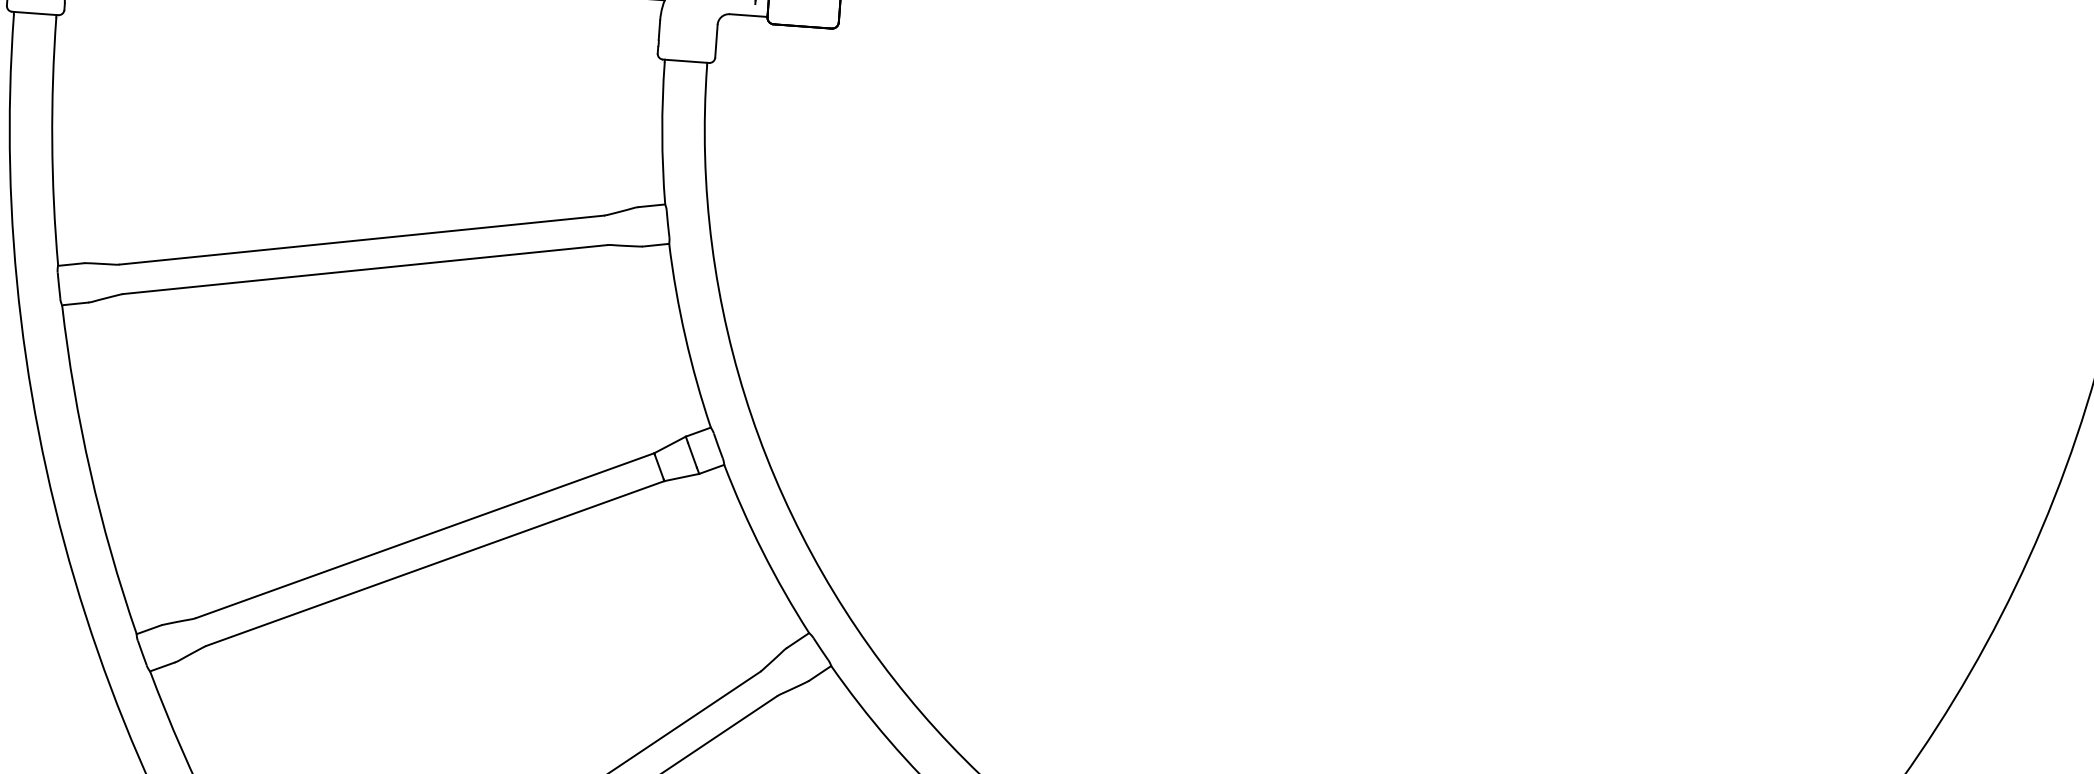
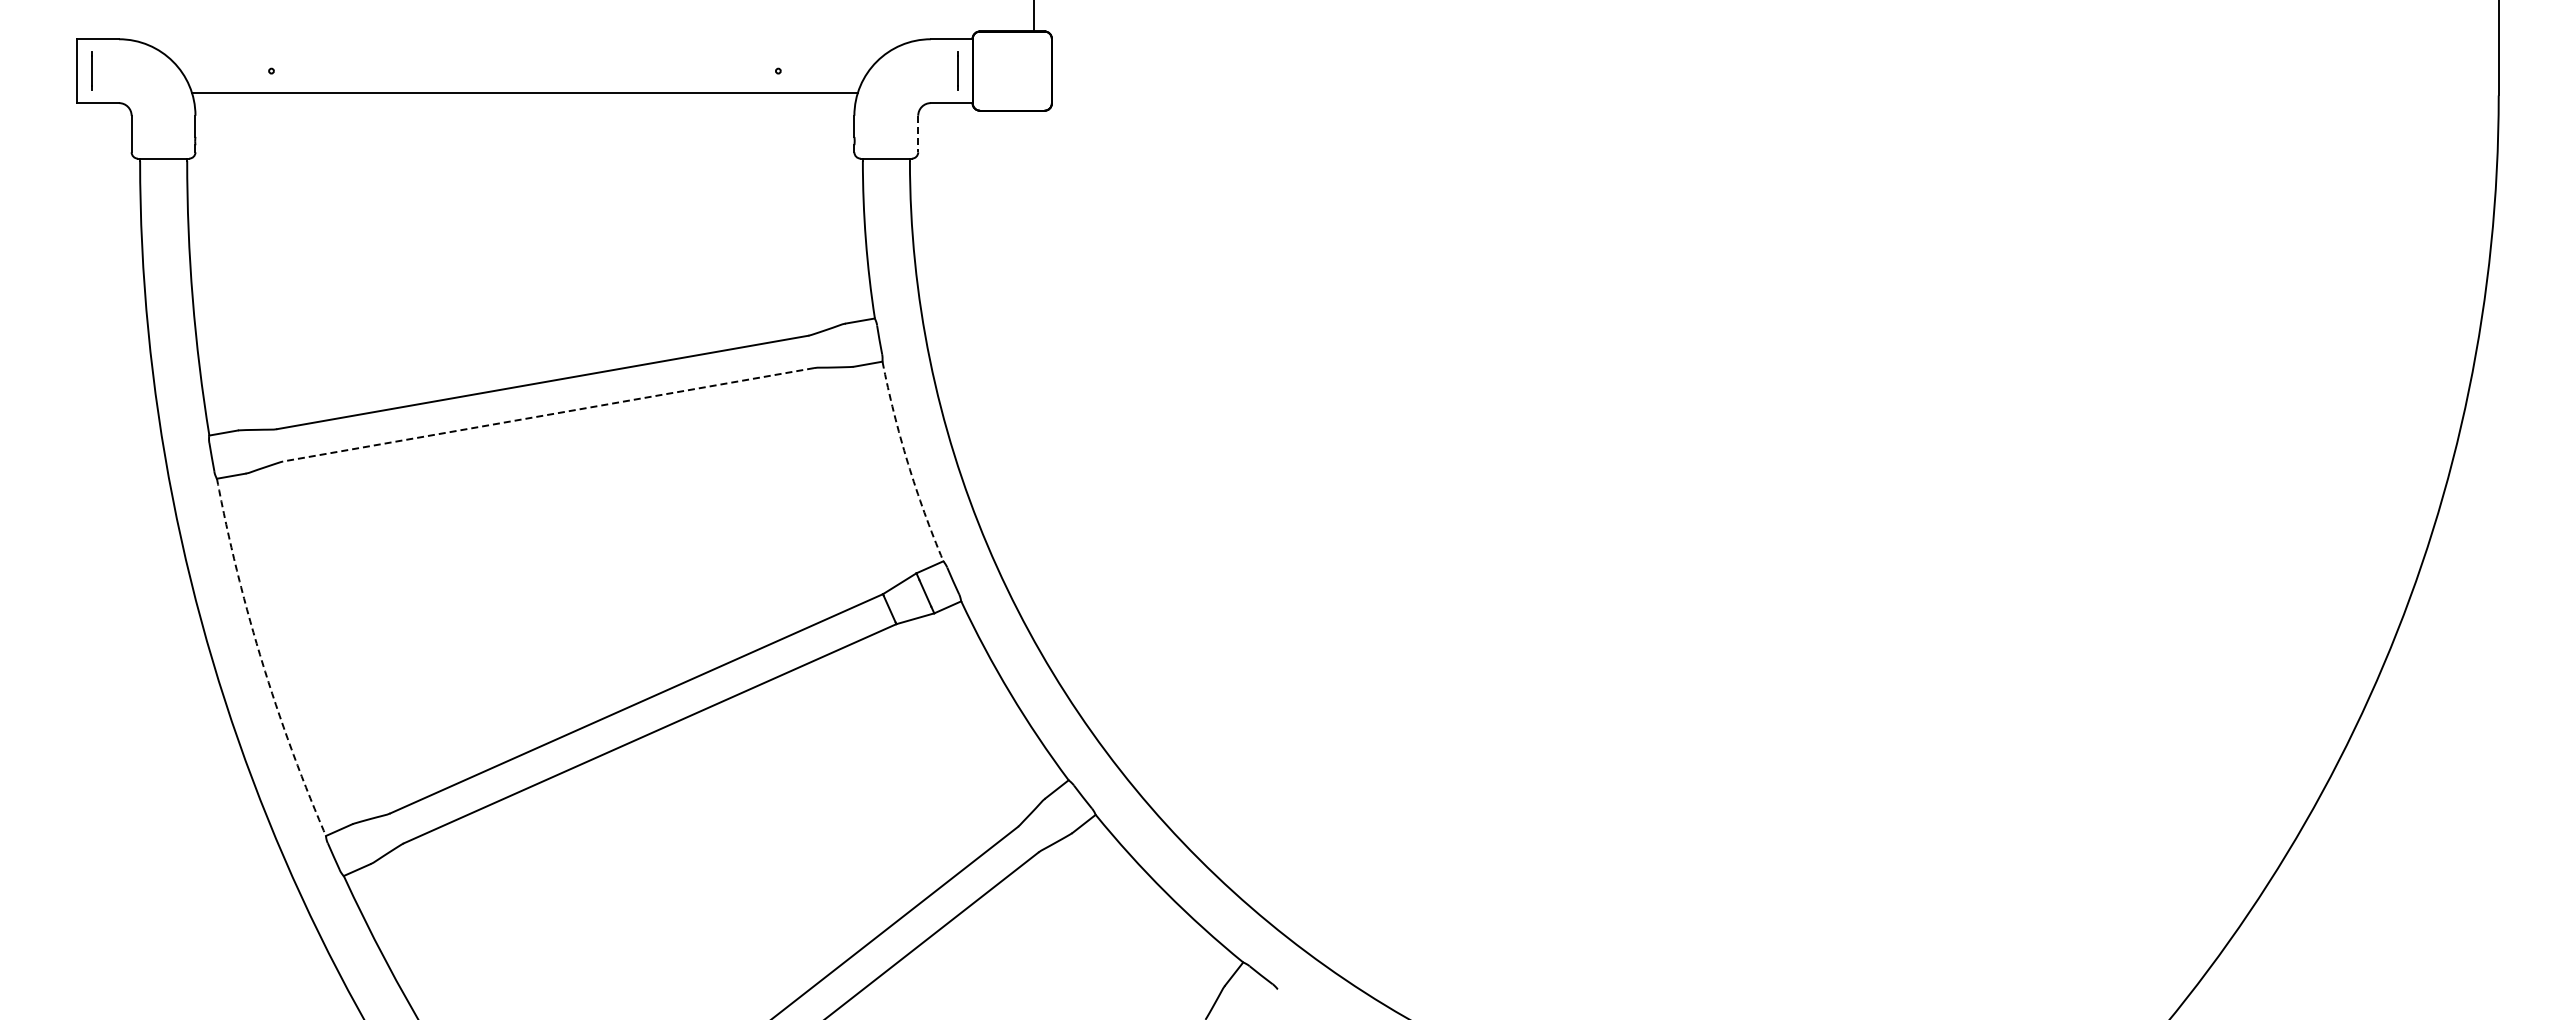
line: (716, 41) -> (918, 134), solid -> dashed
line: (364, 269) -> (548, 414), solid -> dashed
arc: (684, 337) -> (907, 463), solid -> dashed
arc: (90, 471) -> (261, 660), solid -> dashed

